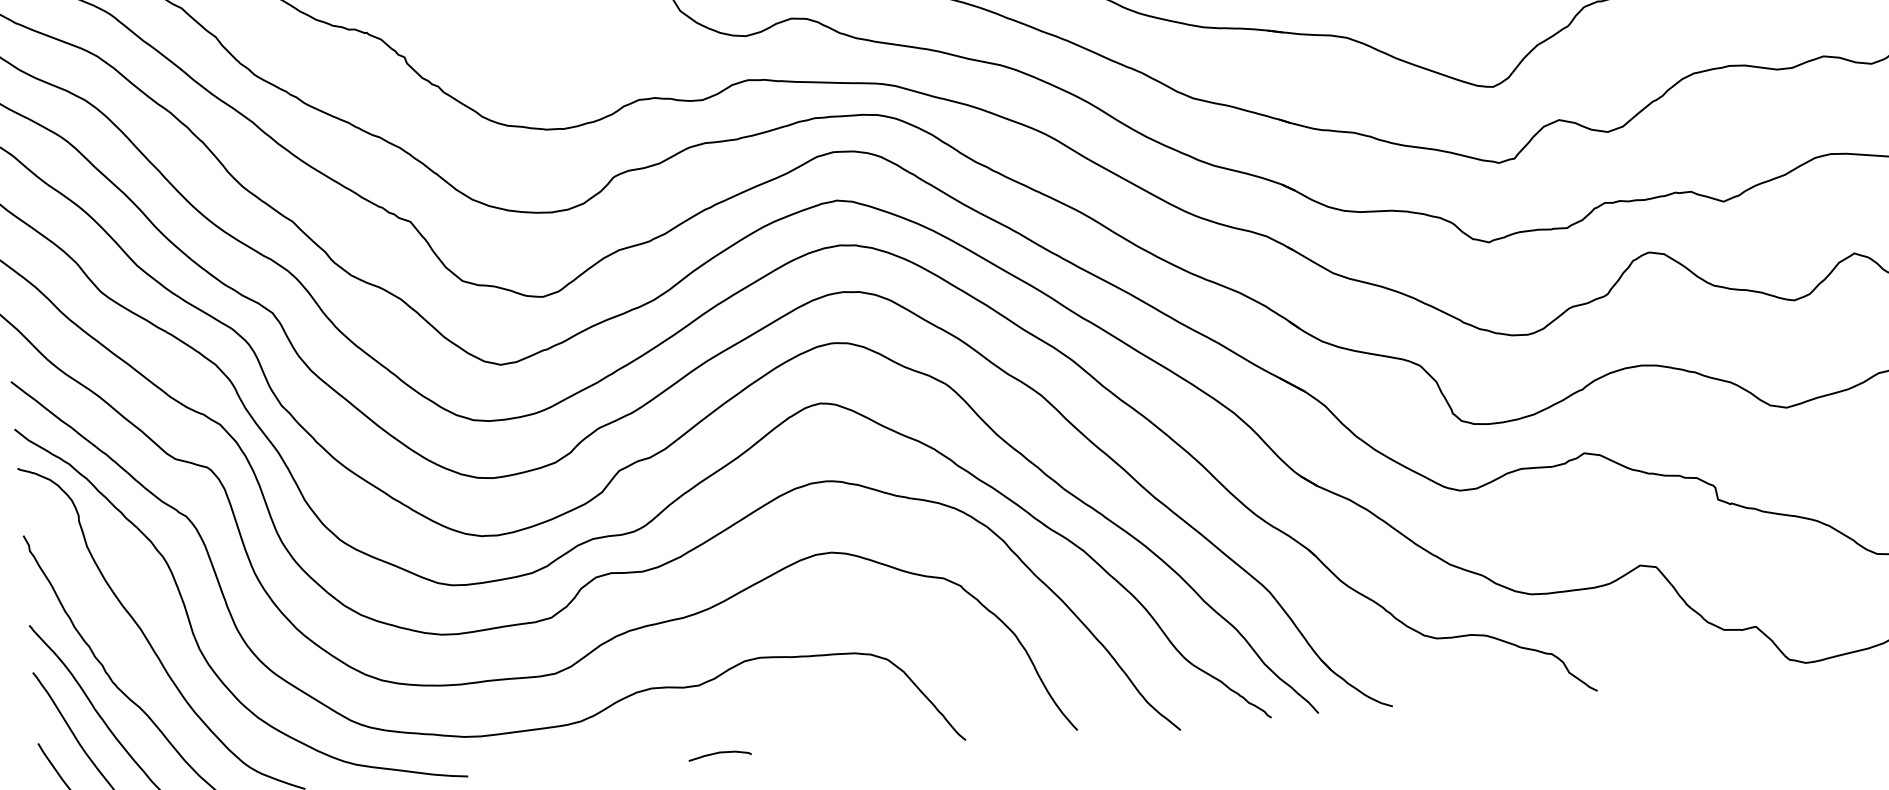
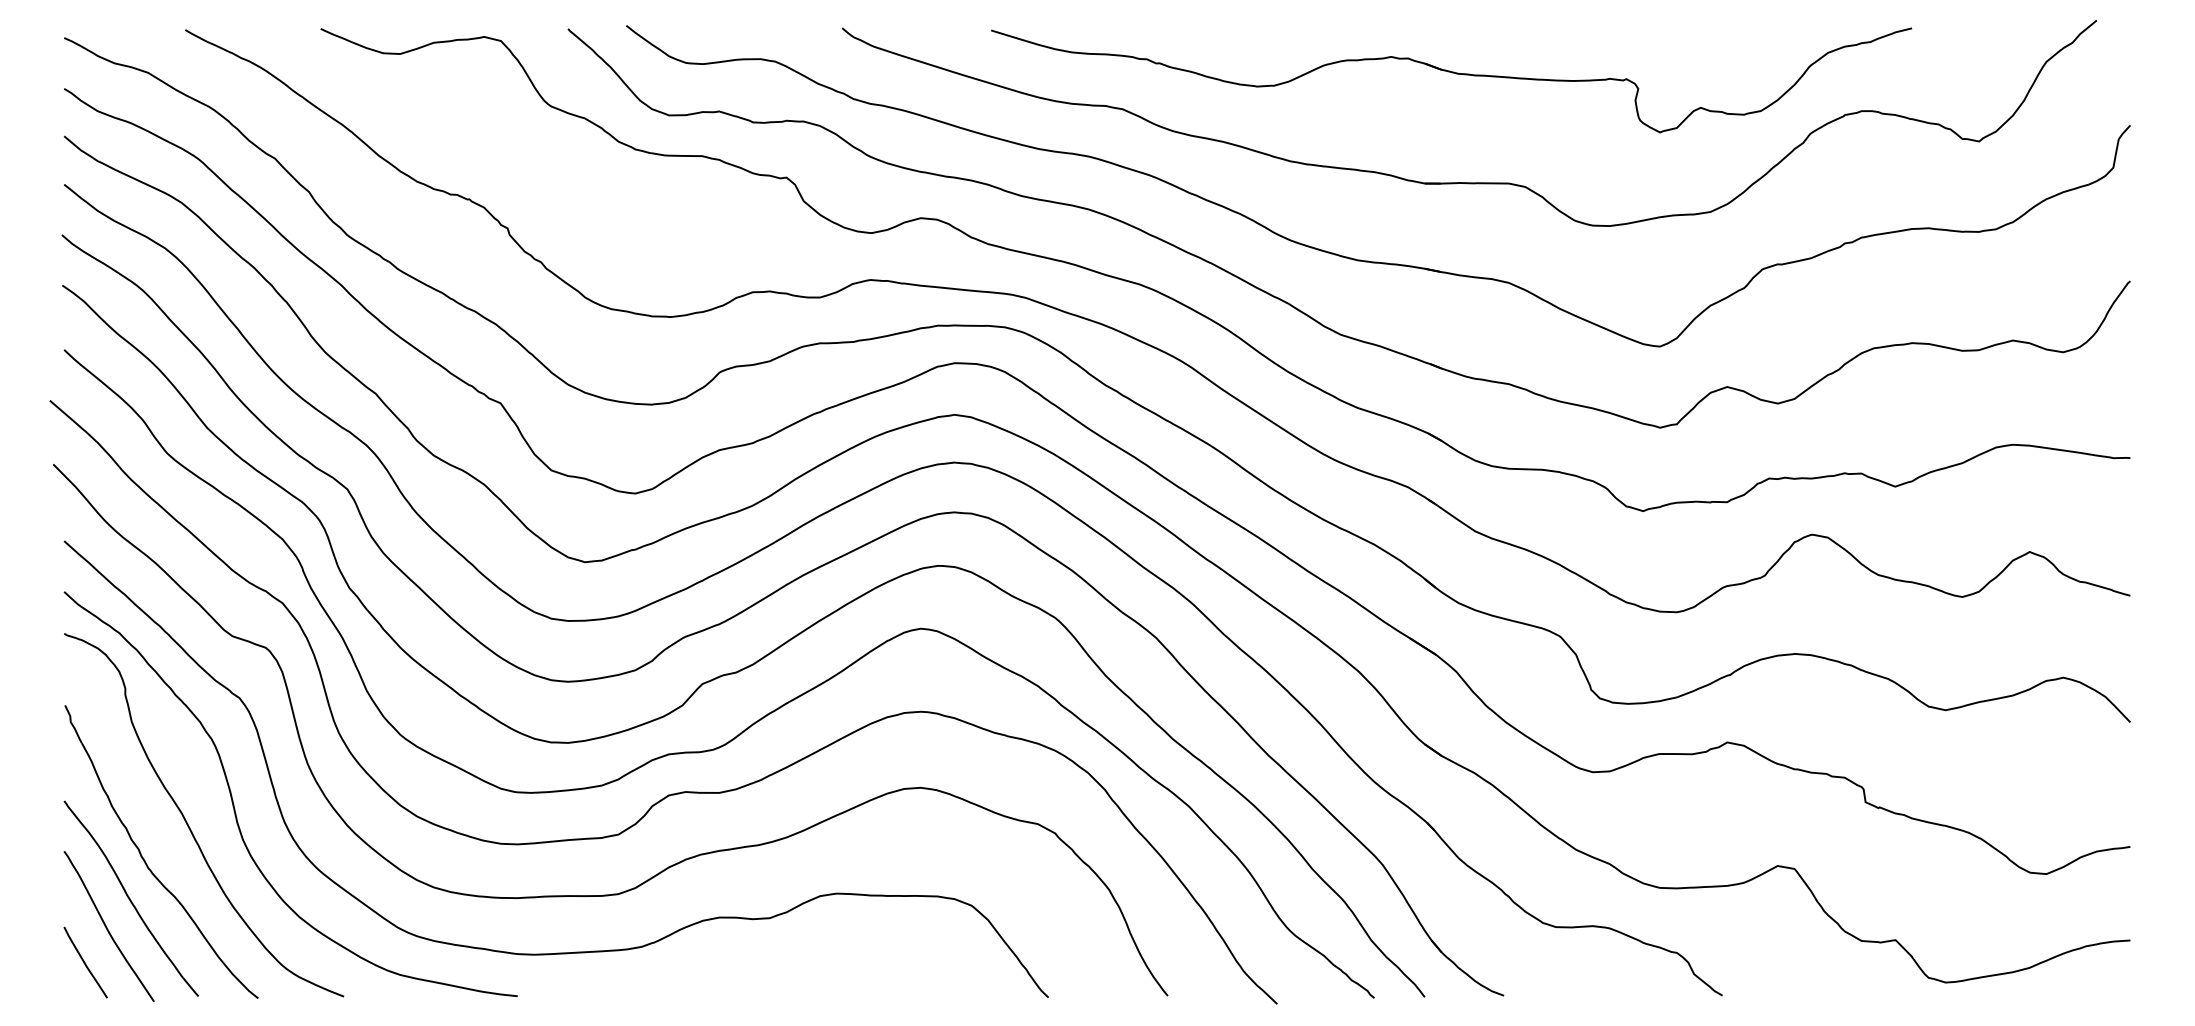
curve: (718, 754) -> (784, 992), removed

